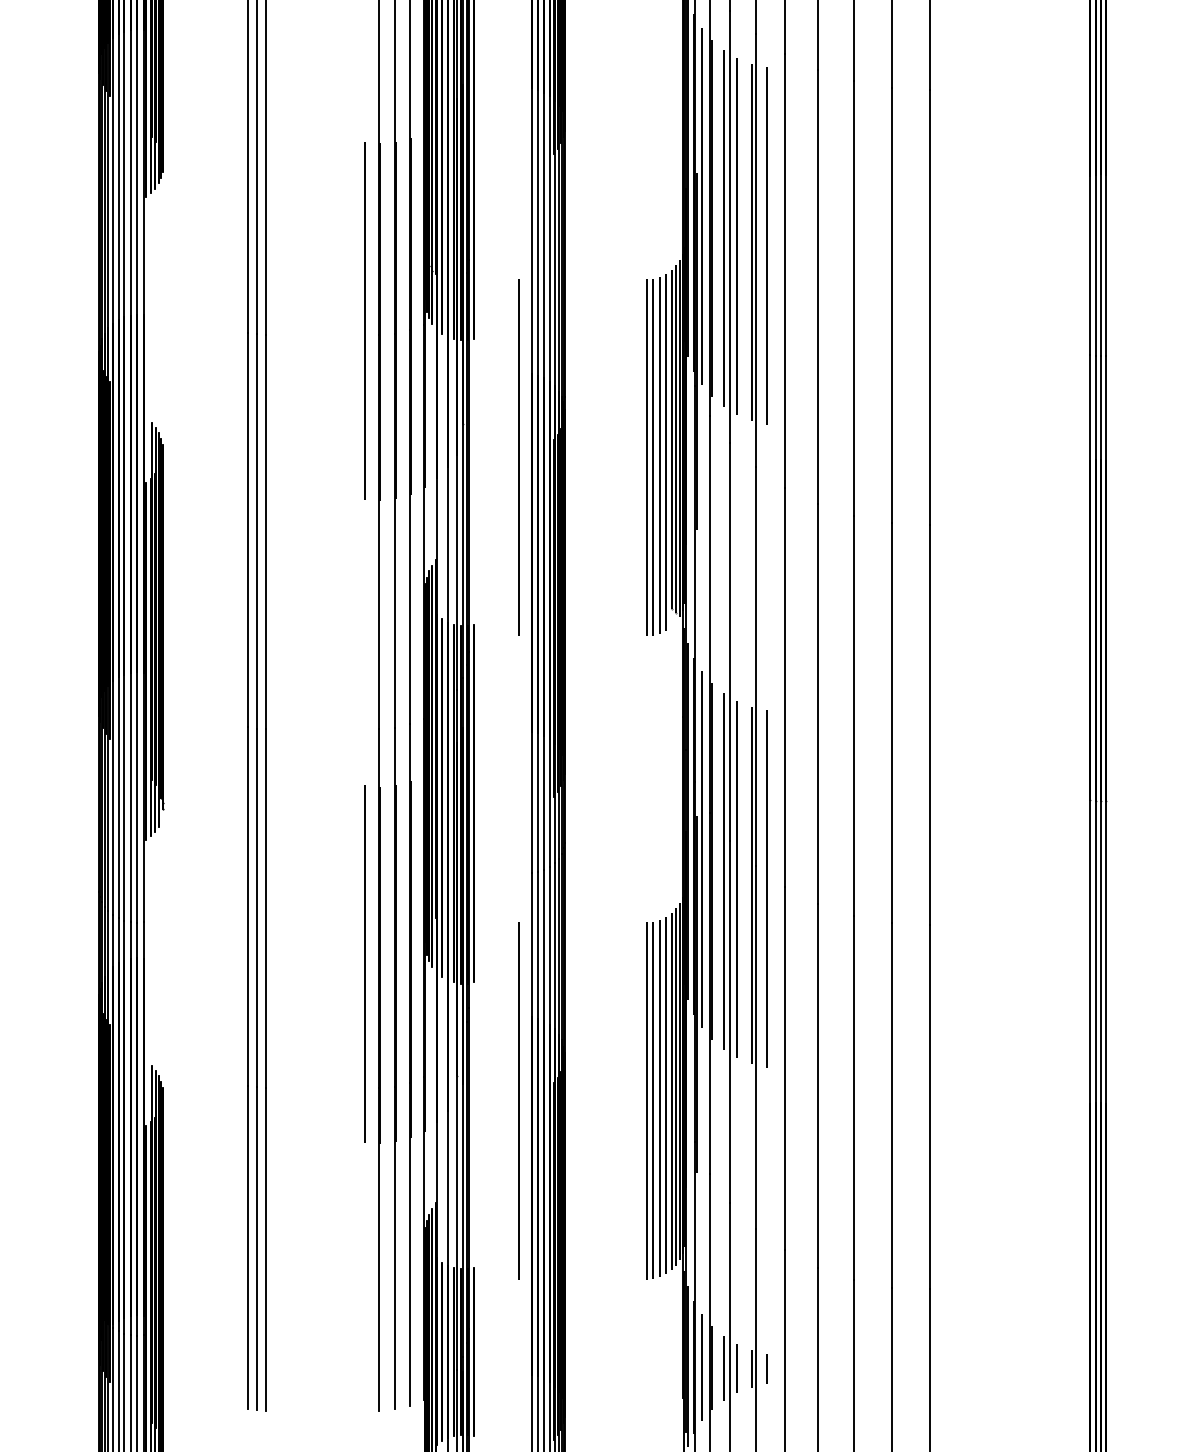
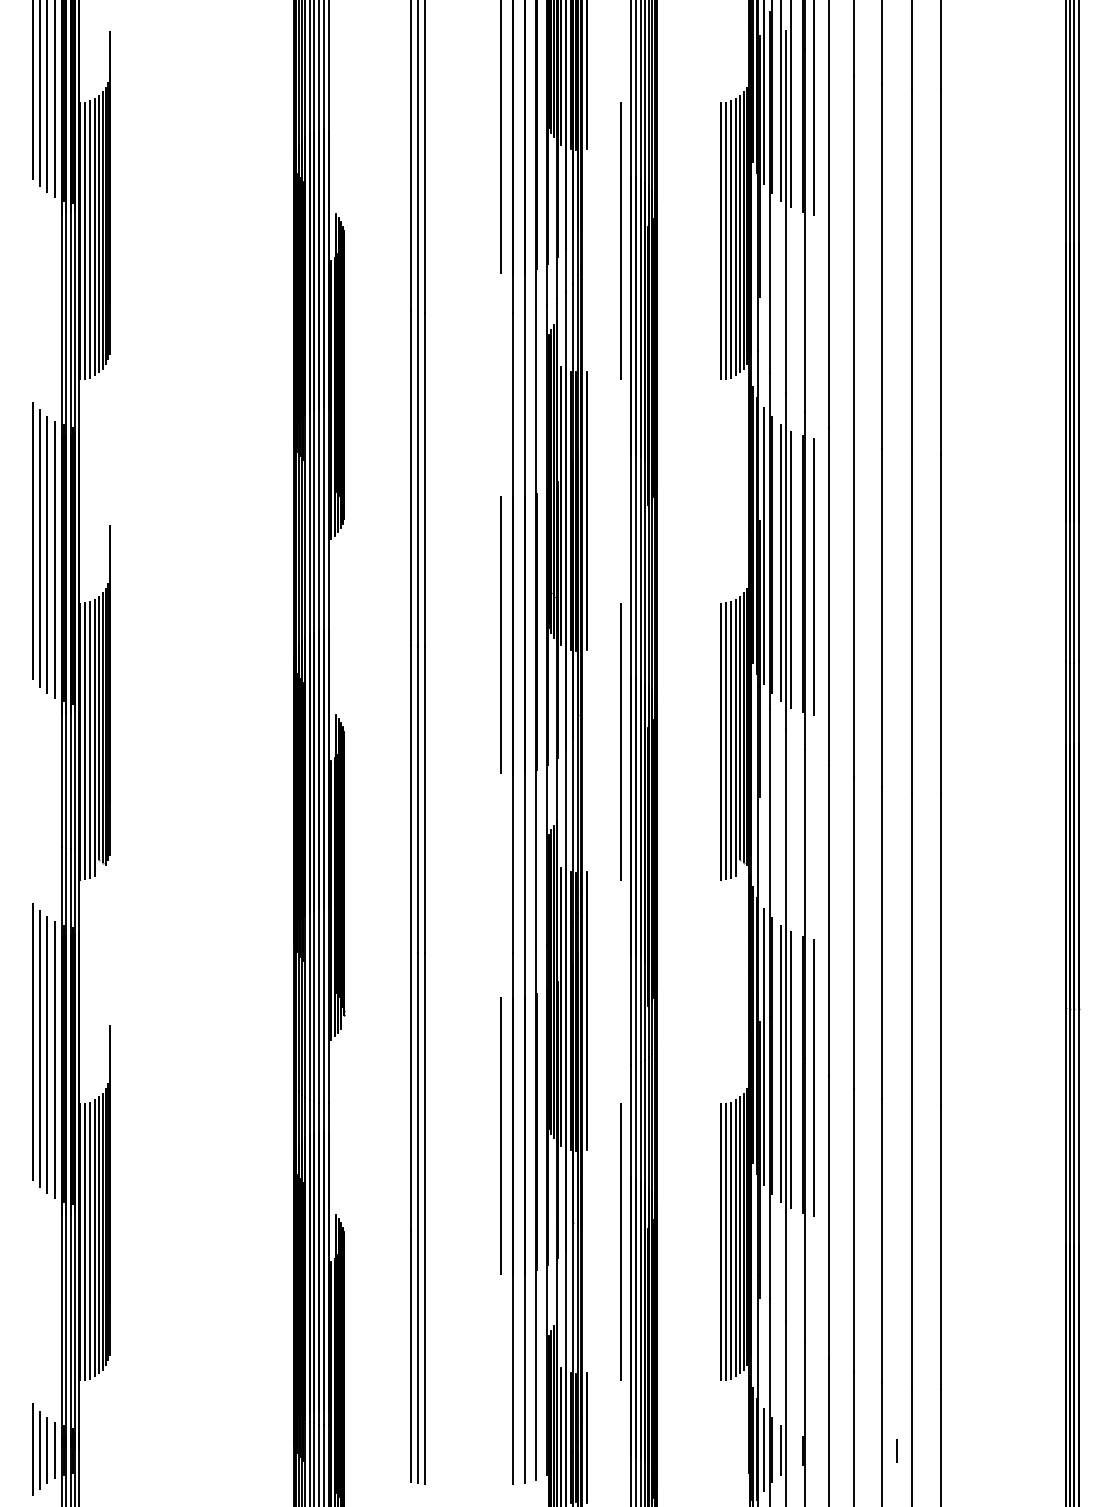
line: (737, 1368) -> (791, 1450), removed
line: (765, 1368) -> (896, 1450), moved

